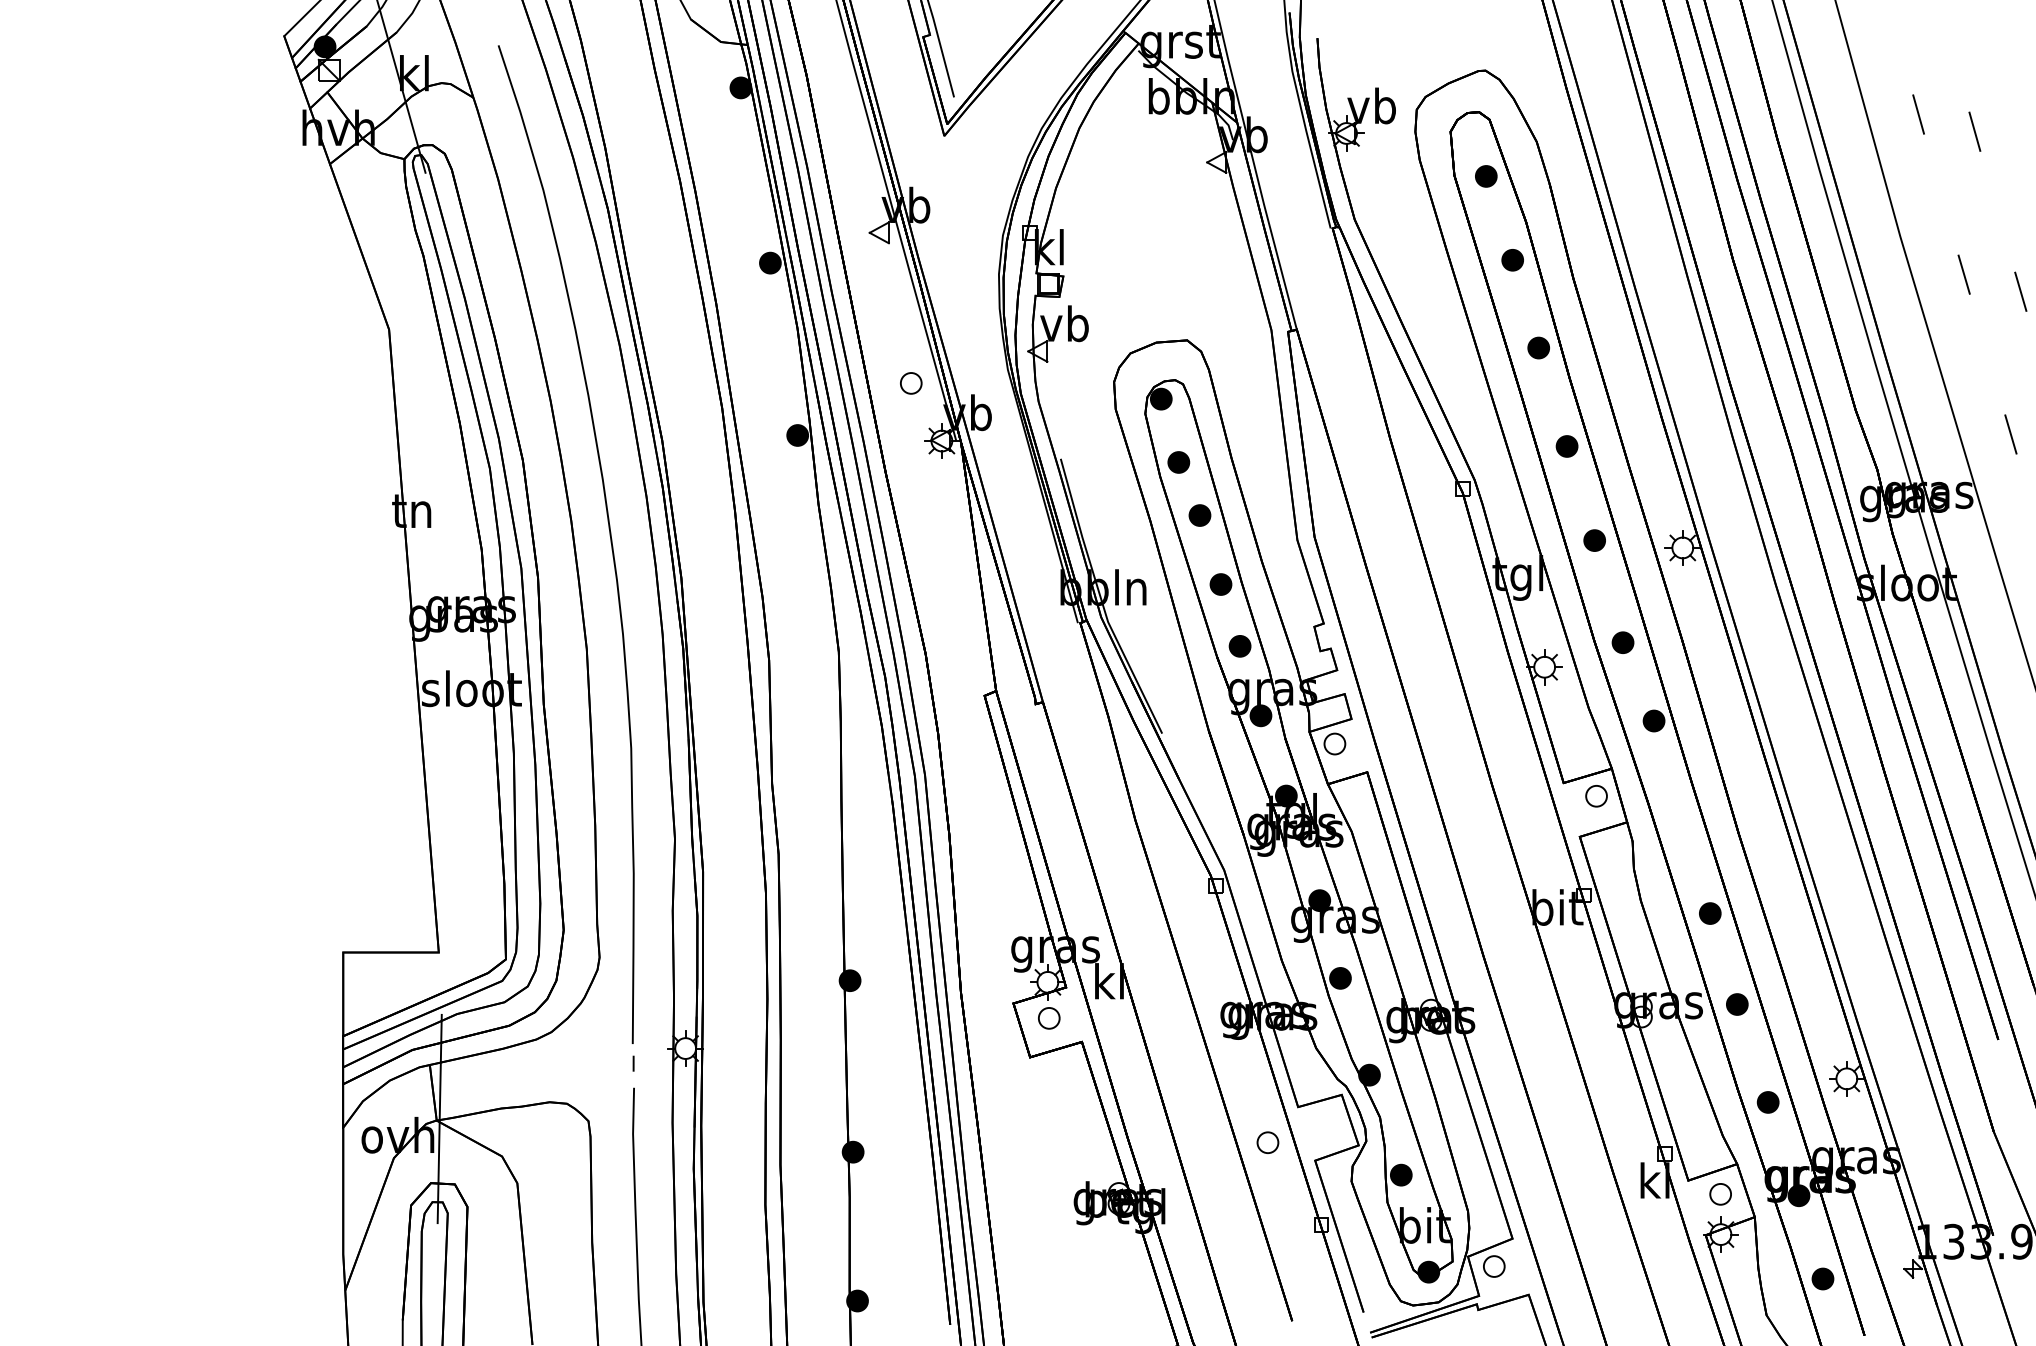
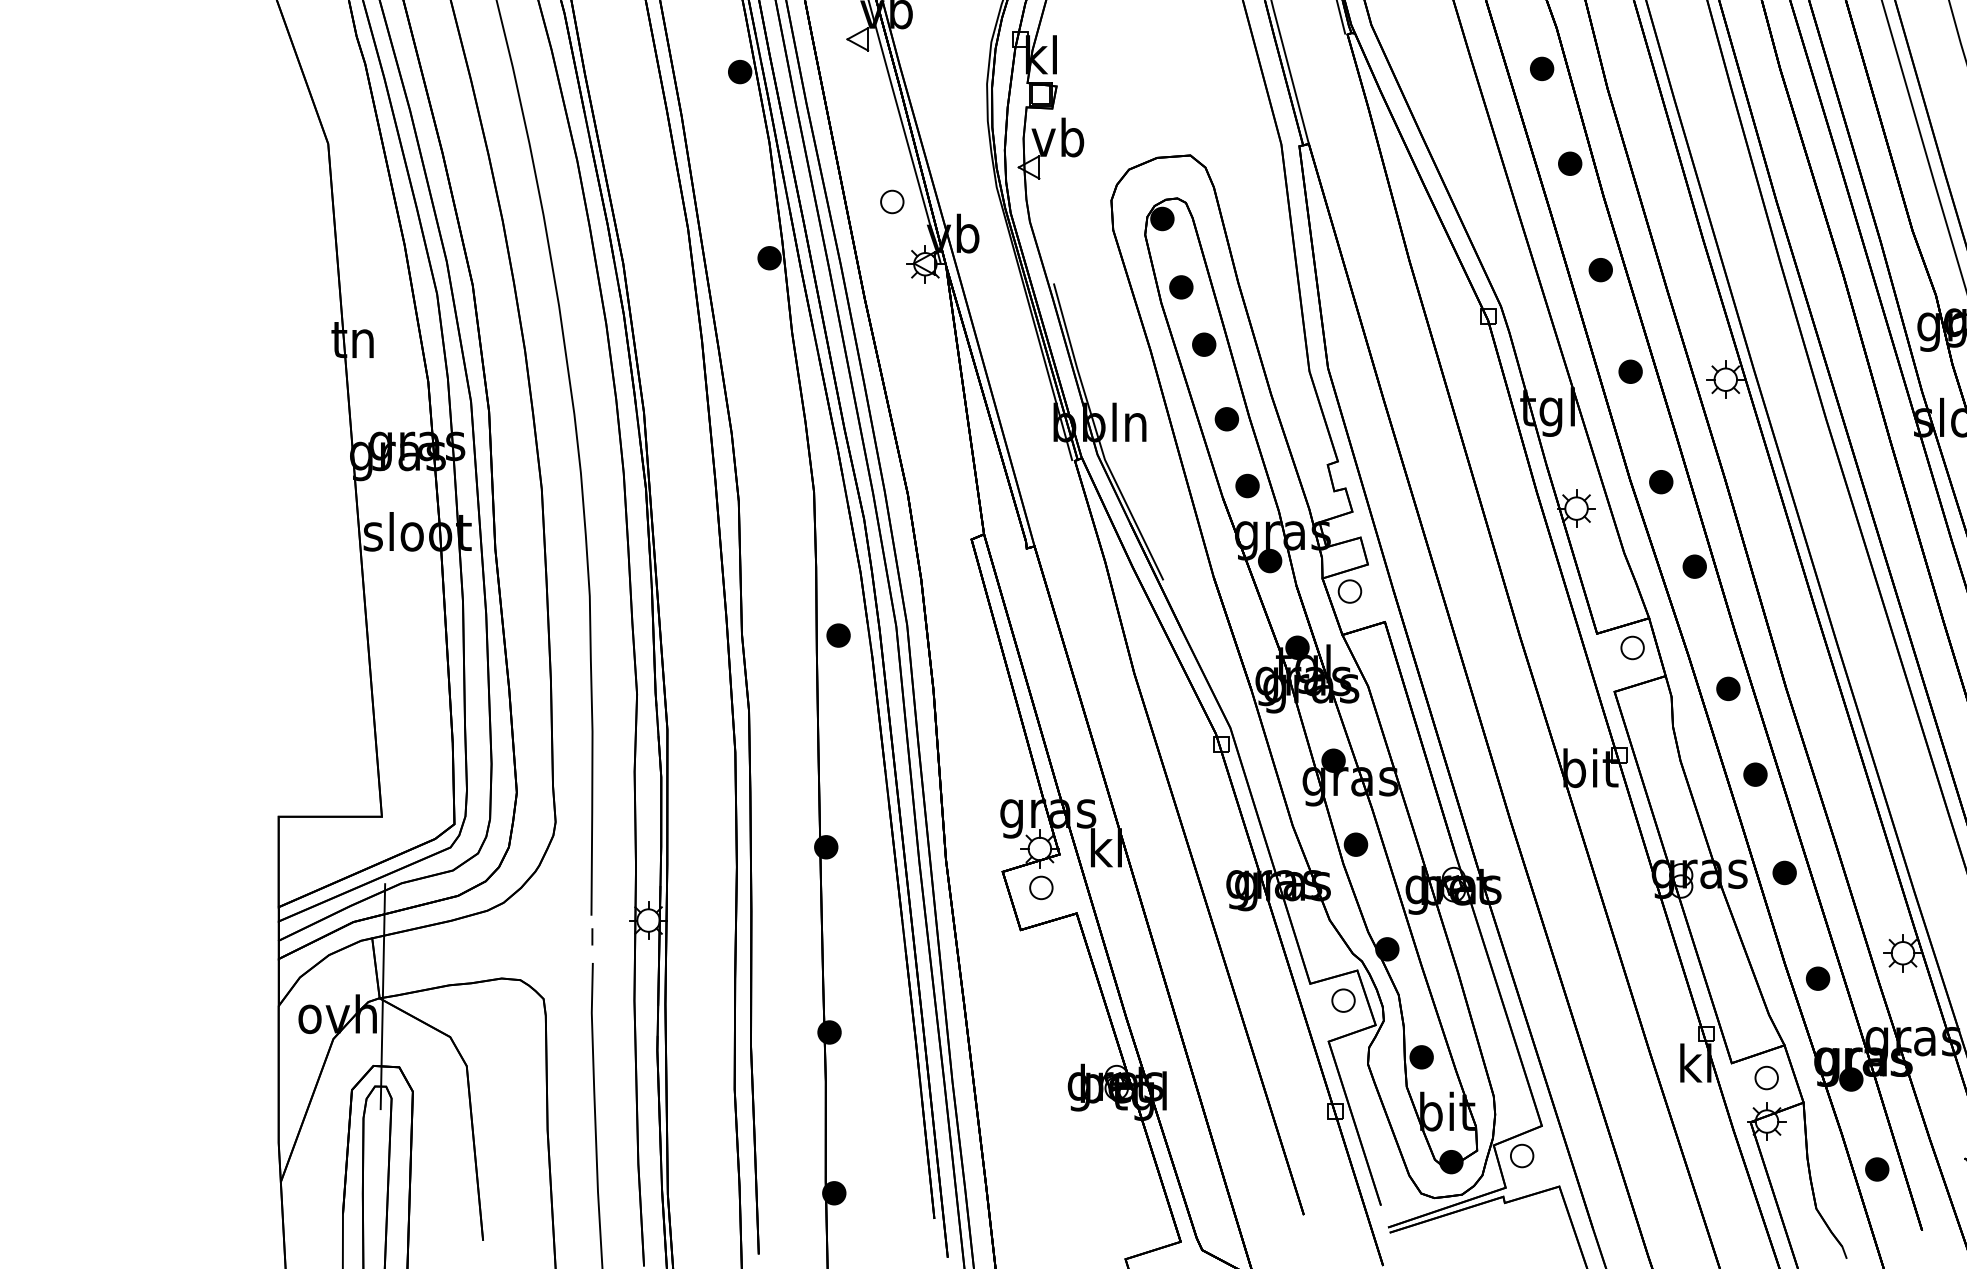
part: (861, 784) -> (838, 635), added
part: (1684, 833) -> (1727, 688), added
part: (1267, 1142) -> (1343, 1000), moved

